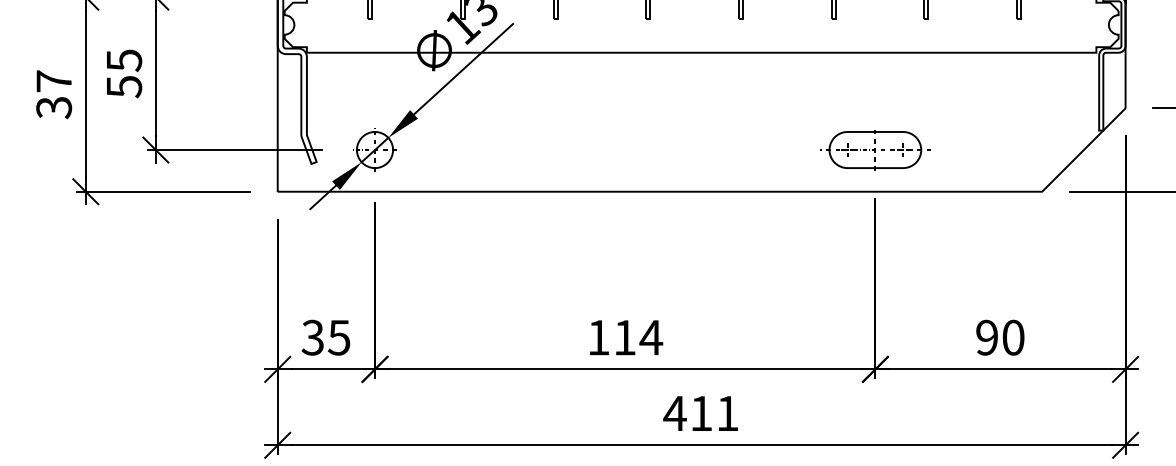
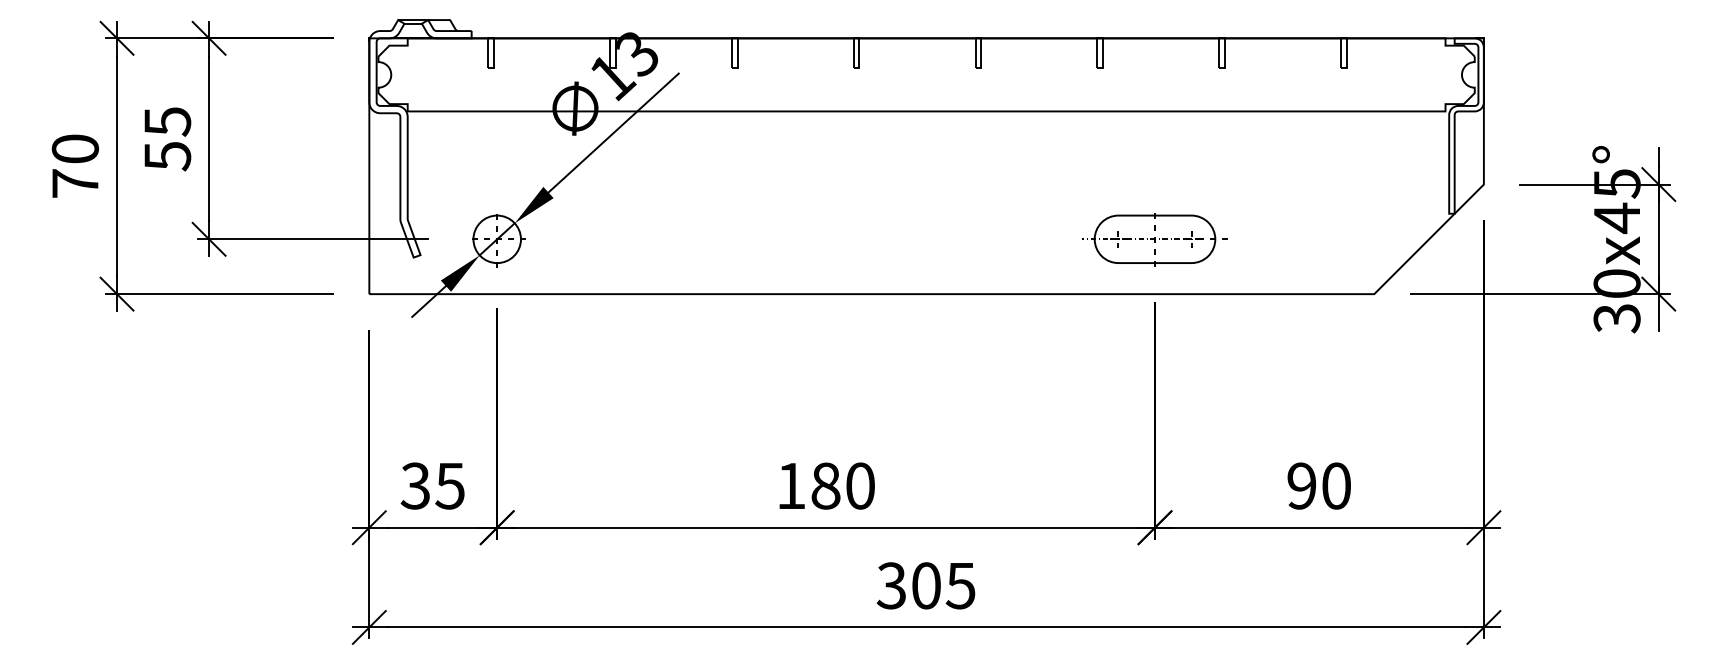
text: (54, 94) -> (75, 166), 37 -> 70
text: (638, 337) -> (843, 485), 114 -> 180
text: (700, 413) -> (925, 585), 411 -> 305

